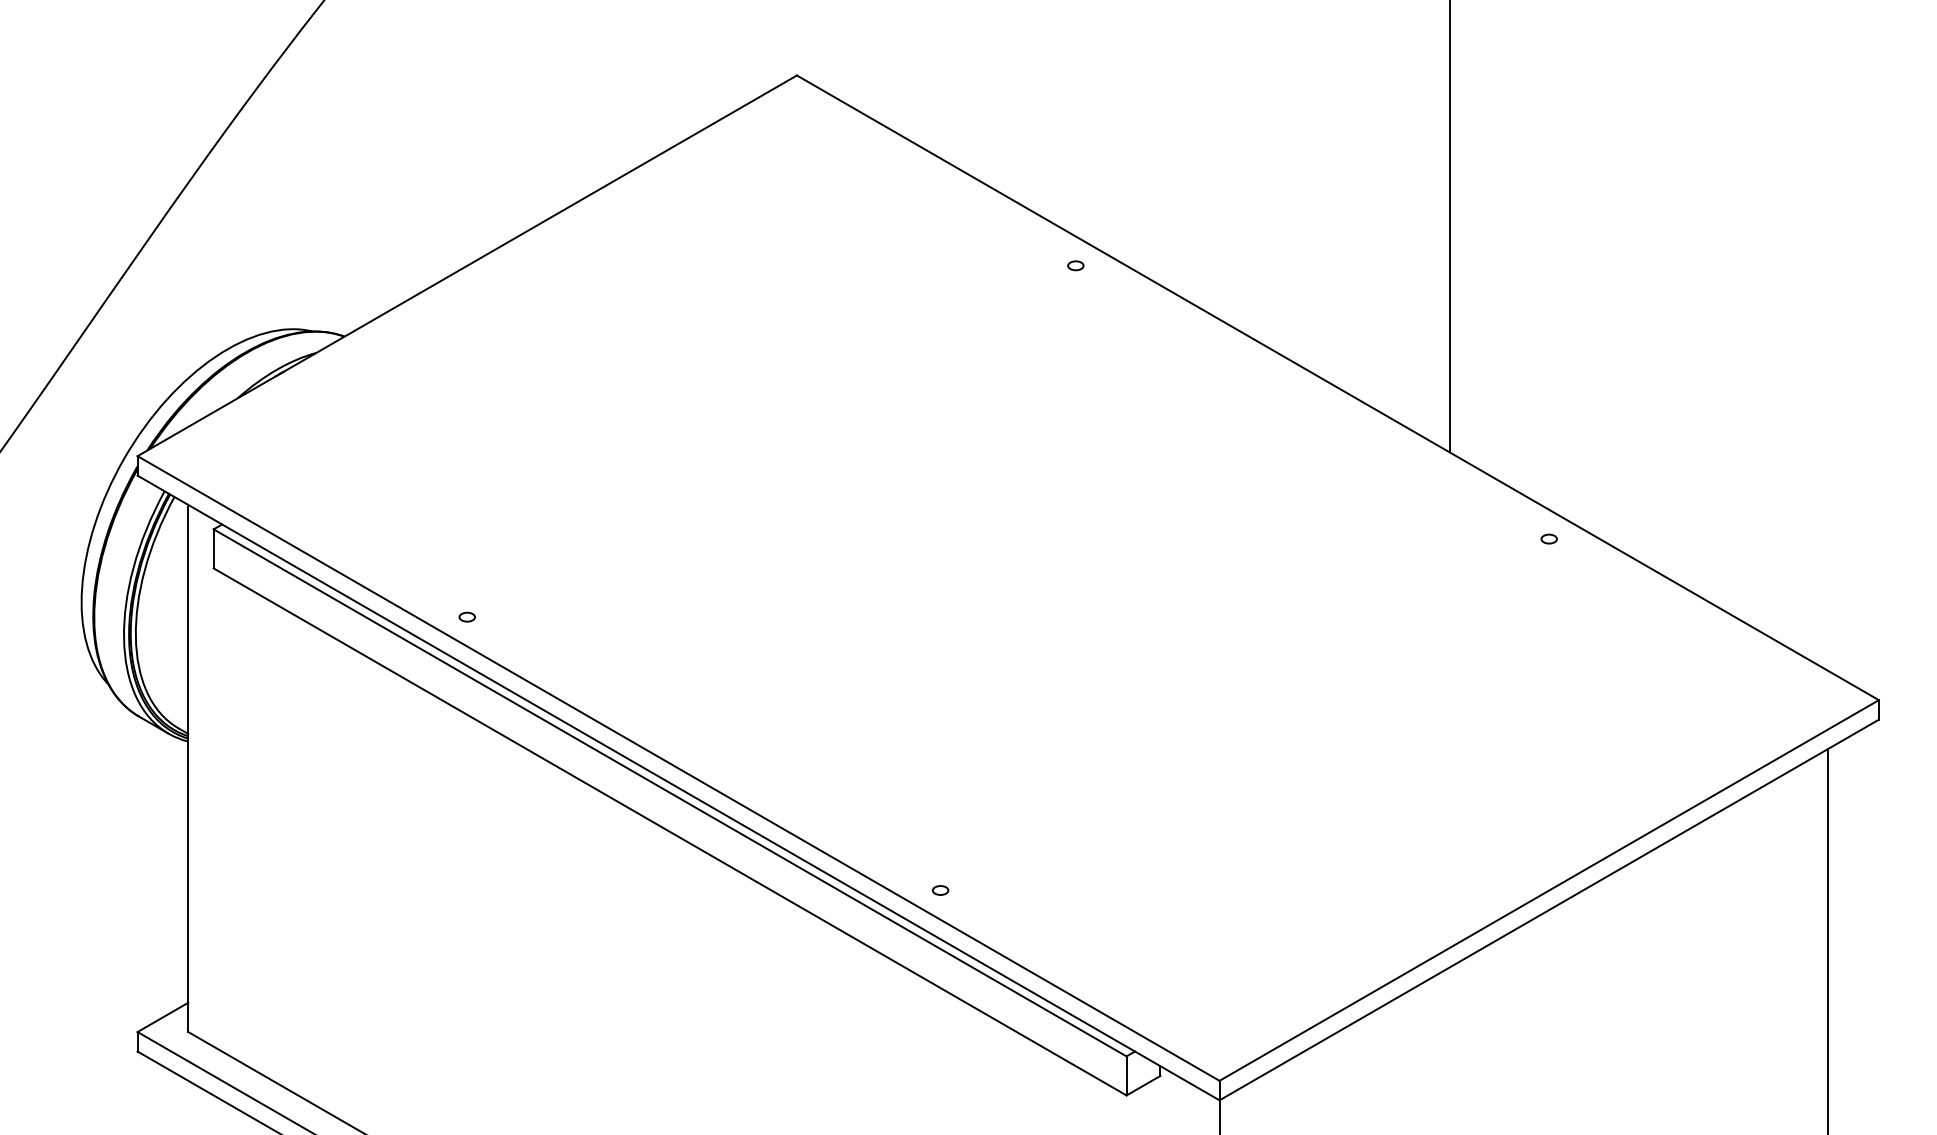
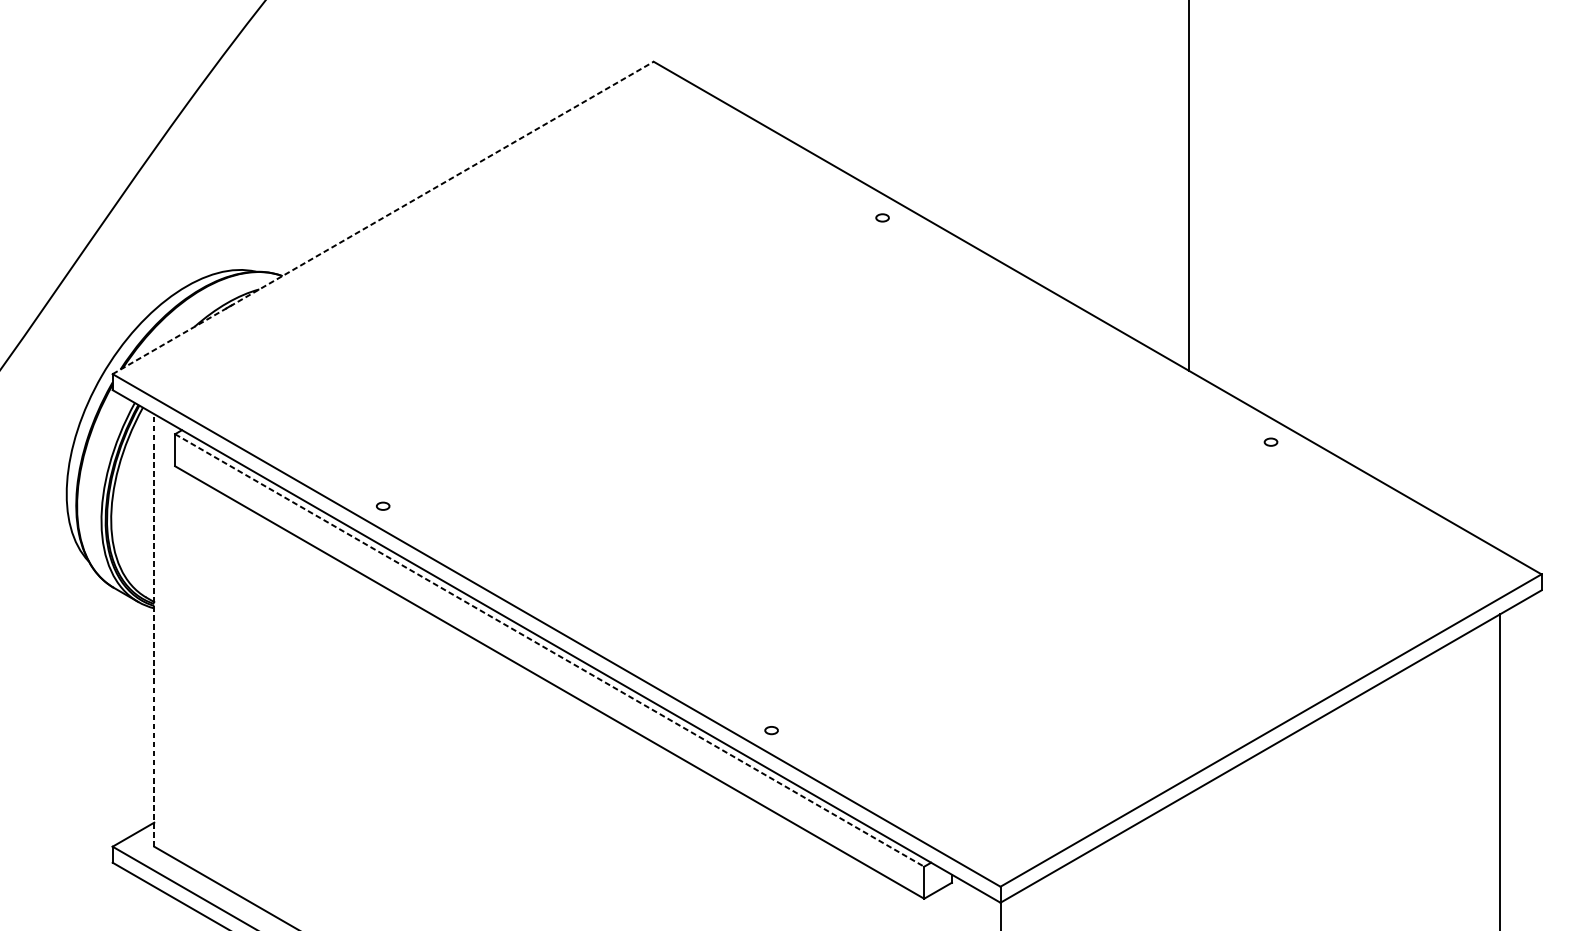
line: (467, 265) -> (383, 217), solid -> dashed
line: (188, 768) -> (154, 630), solid -> dashed
line: (670, 793) -> (549, 650), solid -> dashed

